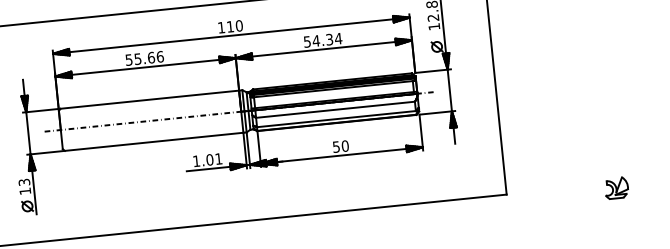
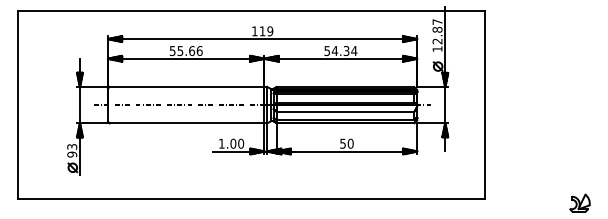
text: (239, 26) -> (270, 31), 110 -> 119
text: (219, 158) -> (241, 143), 1.01 -> 1.00
text: (25, 191) -> (72, 154), 13 -> 93

